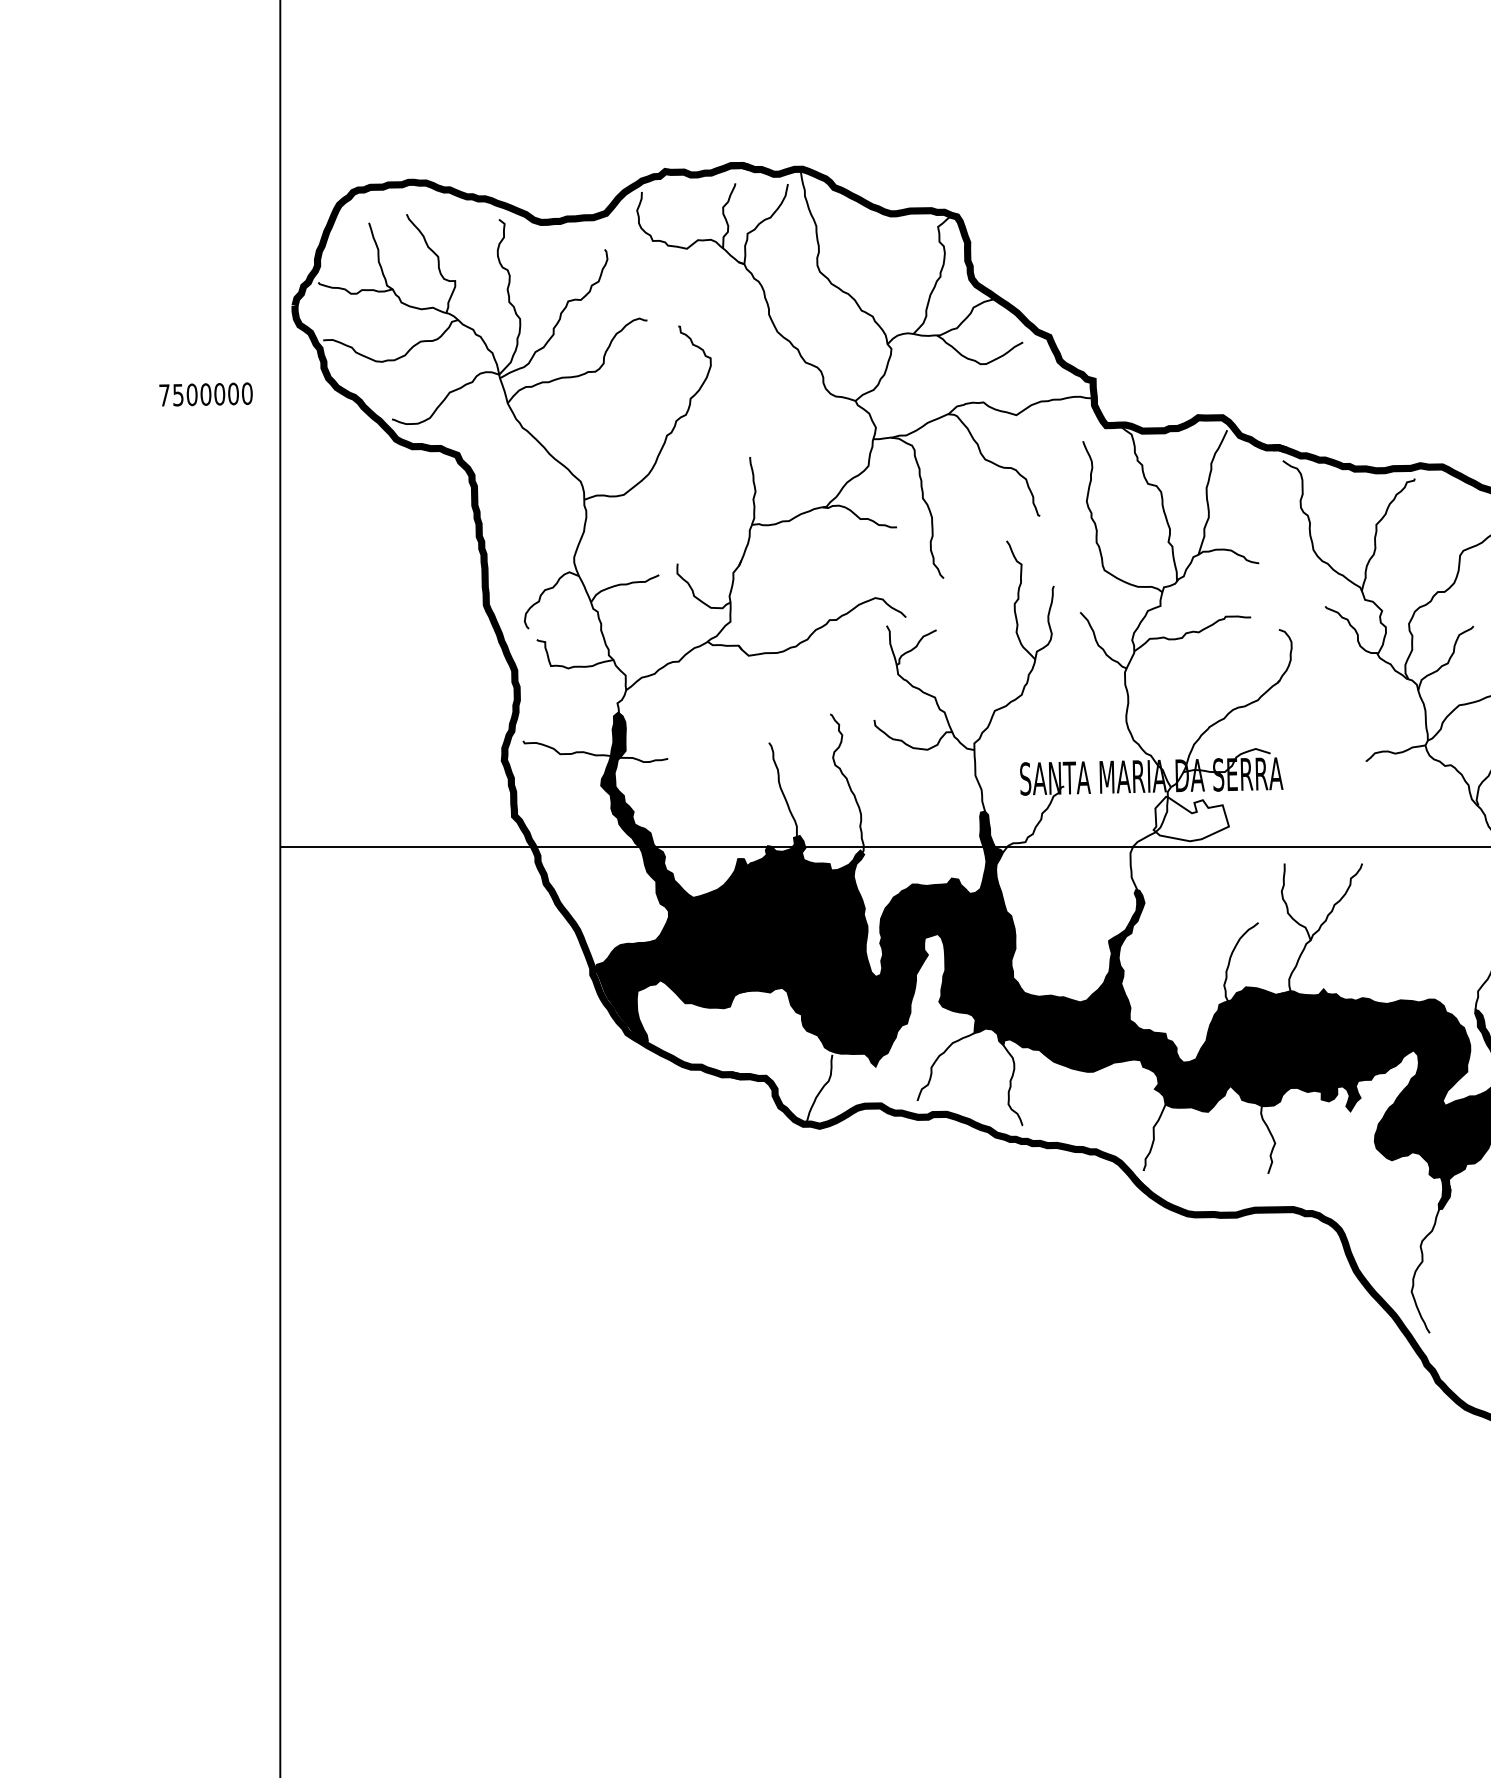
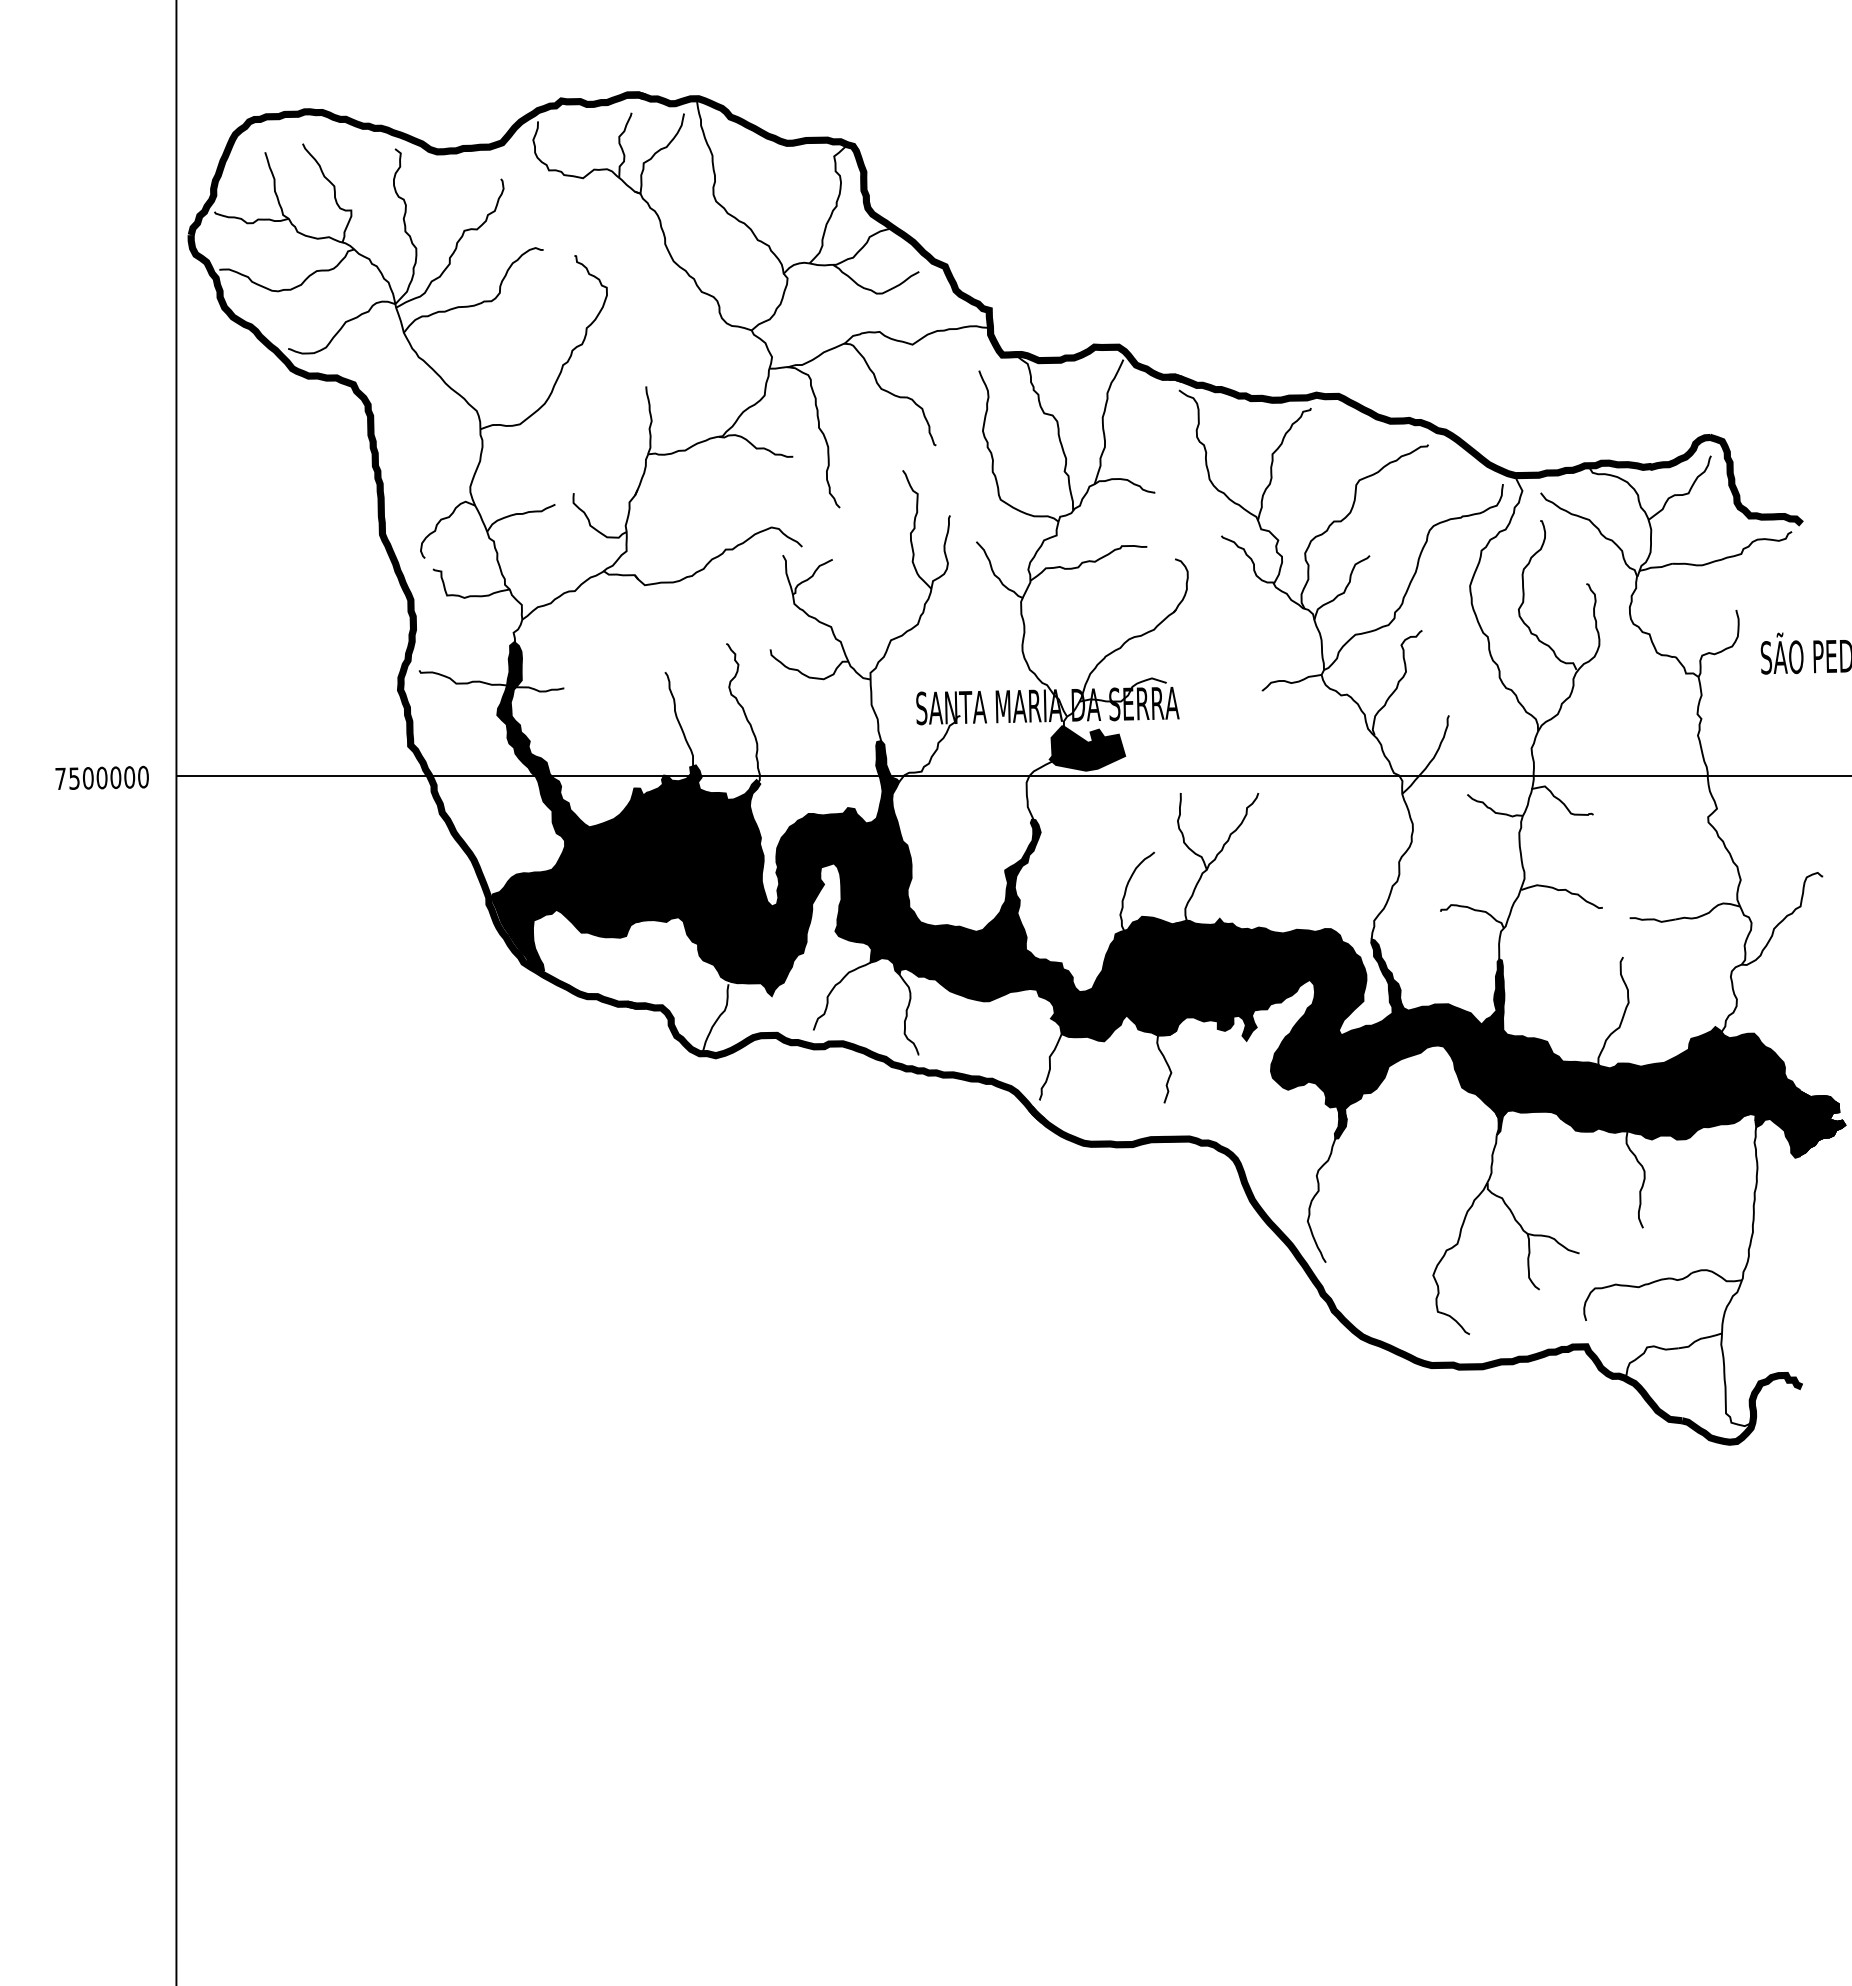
text: (205, 394) -> (101, 777), moved
fill: (1191, 818) -> (1087, 747), added

